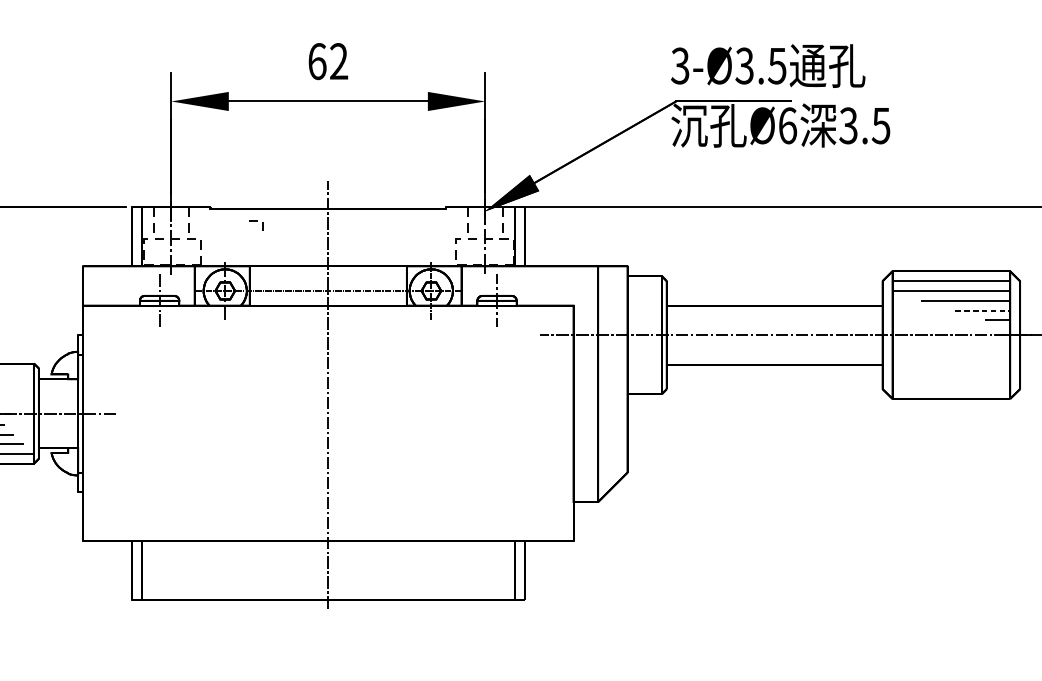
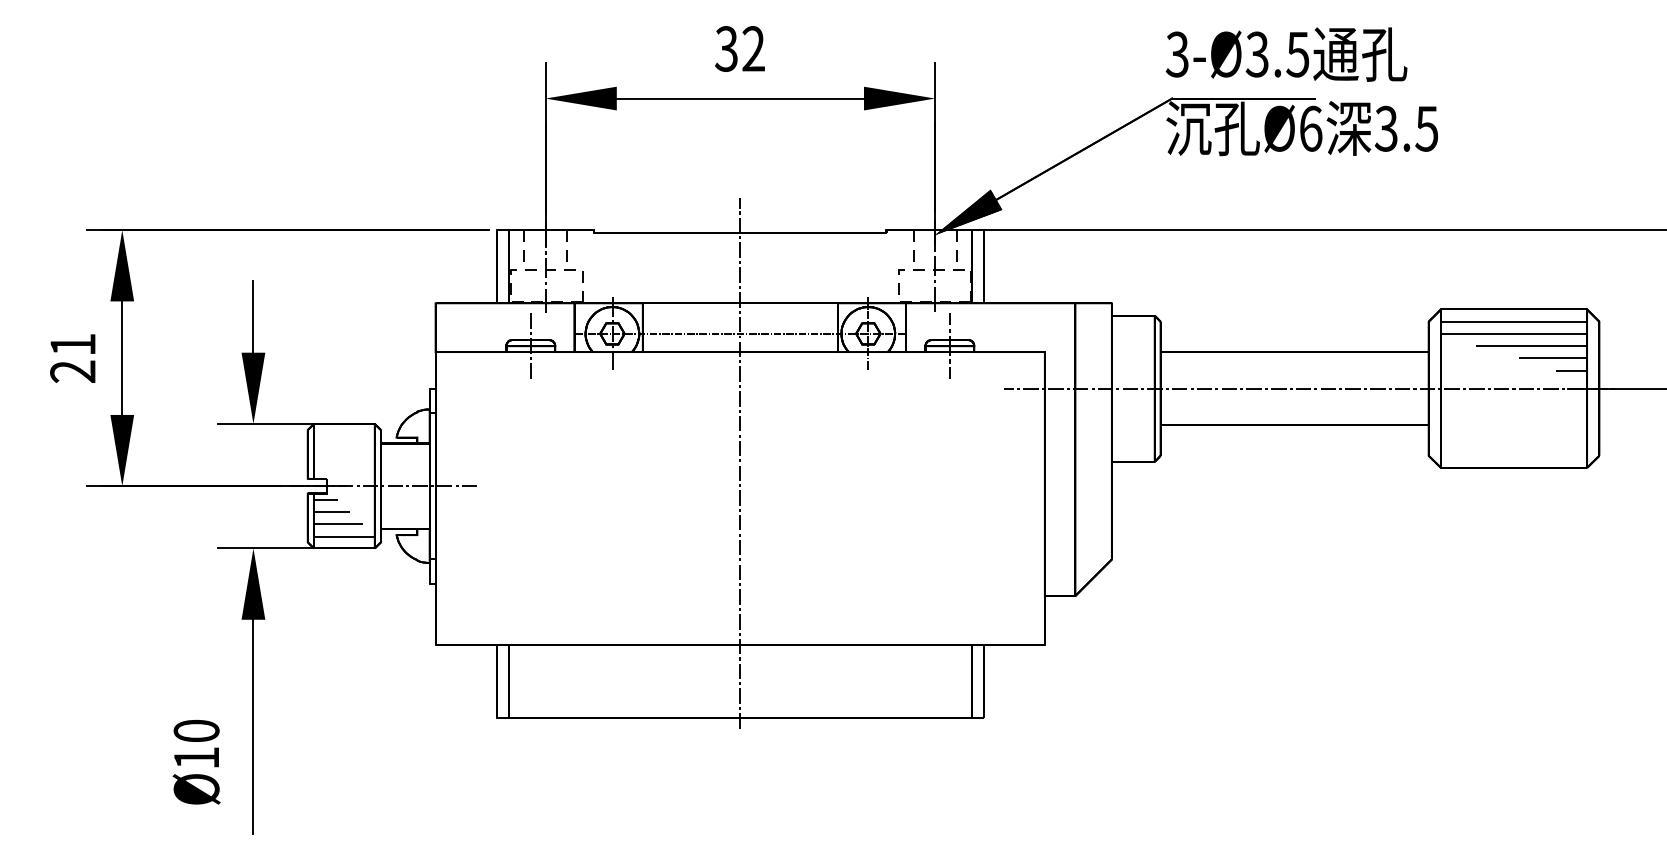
text: (317, 61) -> (726, 48), 62 -> 32
part: (255, 225) -> (650, 252), removed
line: (983, 310) -> (1553, 358), dashed -> solid

